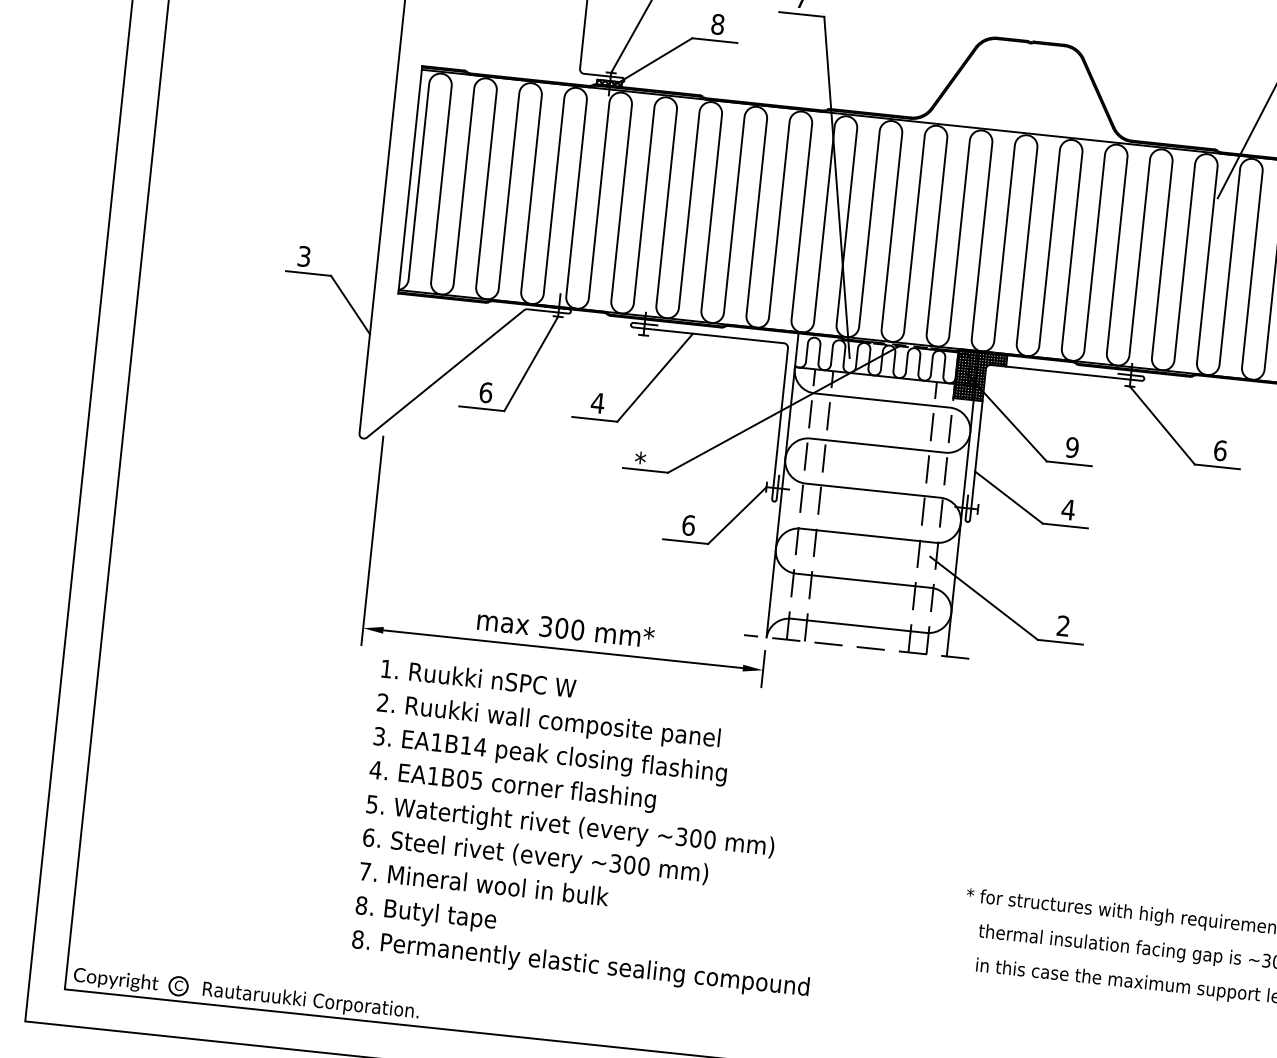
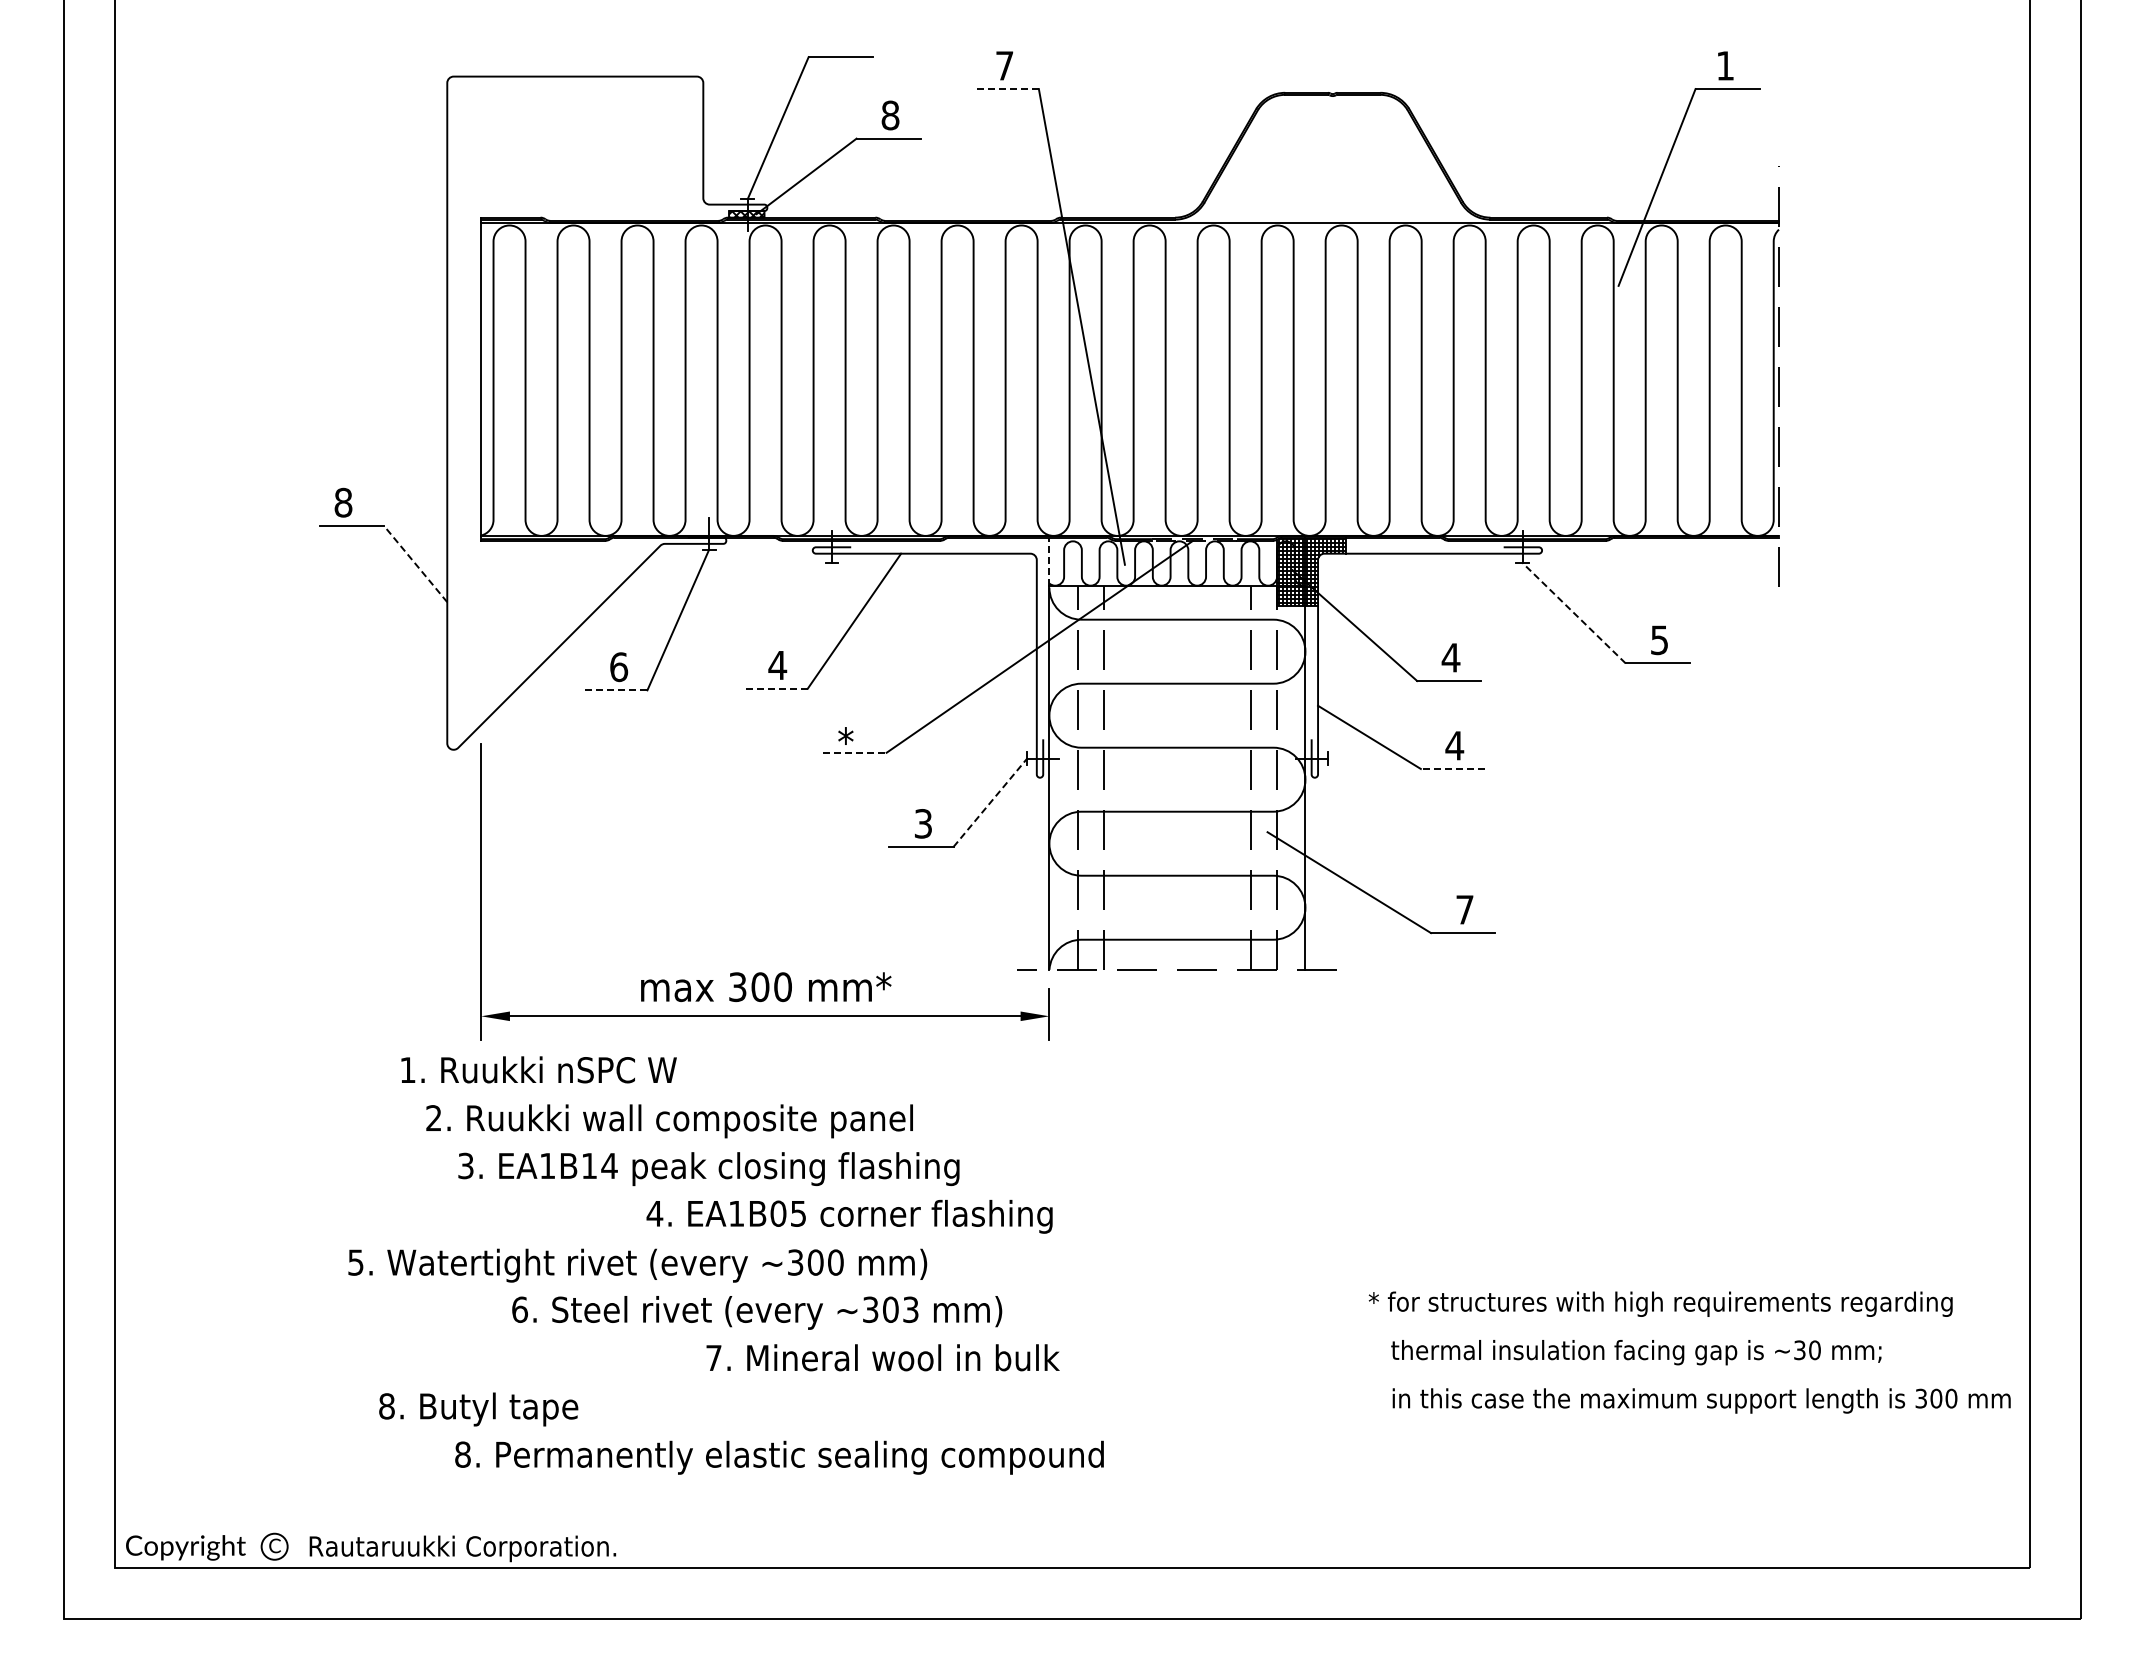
line: (801, 14) -> (1006, 89), solid -> dashed
text: (304, 256) -> (343, 502), 3 -> 8
line: (350, 305) -> (415, 564), solid -> dashed
line: (796, 350) -> (1049, 561), solid -> dashed
line: (481, 408) -> (614, 690), solid -> dashed
line: (594, 419) -> (775, 688), solid -> dashed
line: (1162, 425) -> (1574, 613), solid -> dashed
text: (1071, 447) -> (1450, 657), 9 -> 4
text: (1220, 450) -> (1659, 640), 6 -> 5
line: (646, 470) -> (855, 752), solid -> dashed
line: (737, 515) -> (990, 802), solid -> dashed
text: (688, 525) -> (923, 823), 6 -> 3
line: (1065, 525) -> (1452, 768), solid -> dashed
text: (1063, 625) -> (1464, 909), 2 -> 7
text: (478, 678) -> (538, 1069), moved
text: (548, 722) -> (669, 1121), moved
text: (549, 756) -> (708, 1169), moved
text: (512, 786) -> (849, 1216), moved
text: (570, 827) -> (637, 1265), moved
text: (643, 866) -> (910, 1309), ~300 -> ~303
text: (483, 883) -> (882, 1357), moved
text: (425, 914) -> (478, 1409), moved
text: (580, 965) -> (779, 1457), moved

